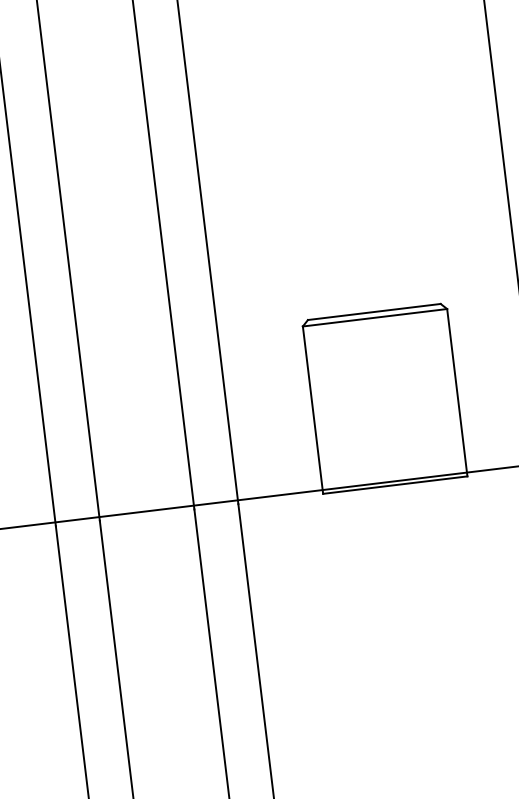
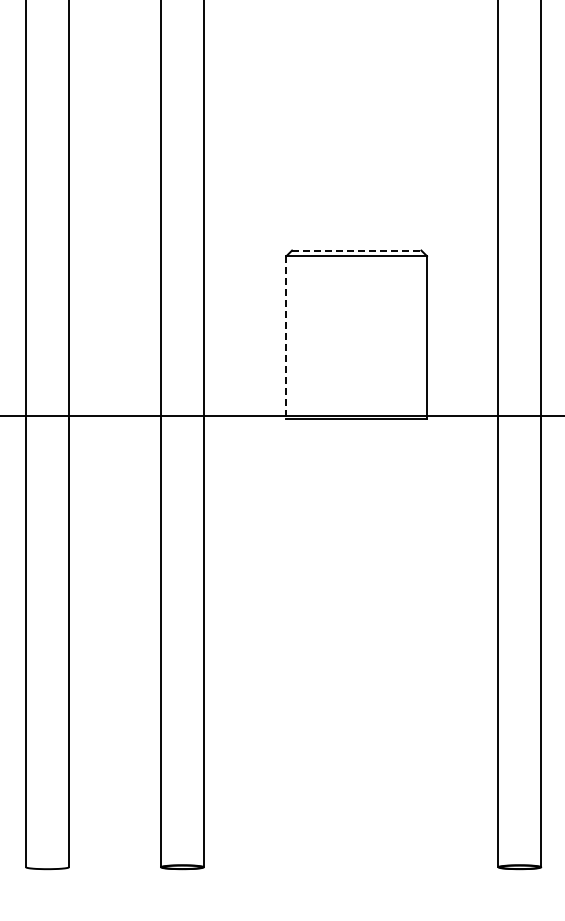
line: (374, 311) -> (356, 250), solid -> dashed
line: (313, 409) -> (286, 337), solid -> dashed

